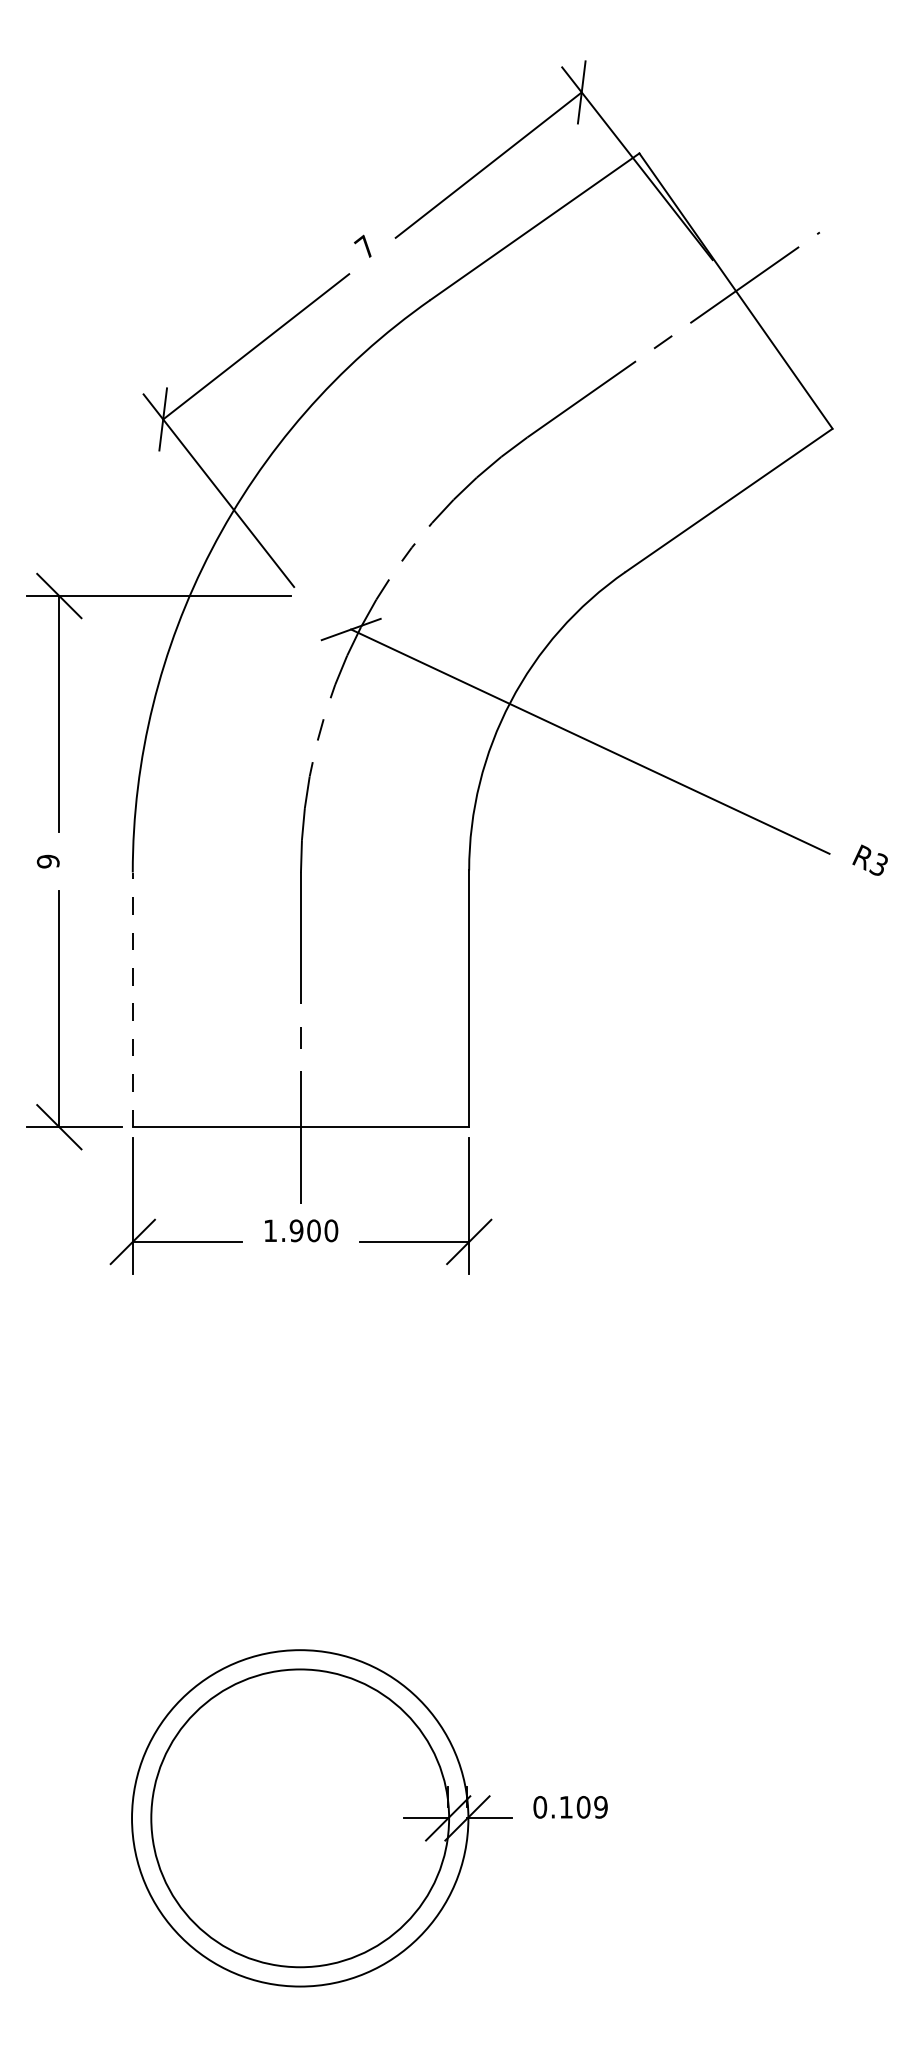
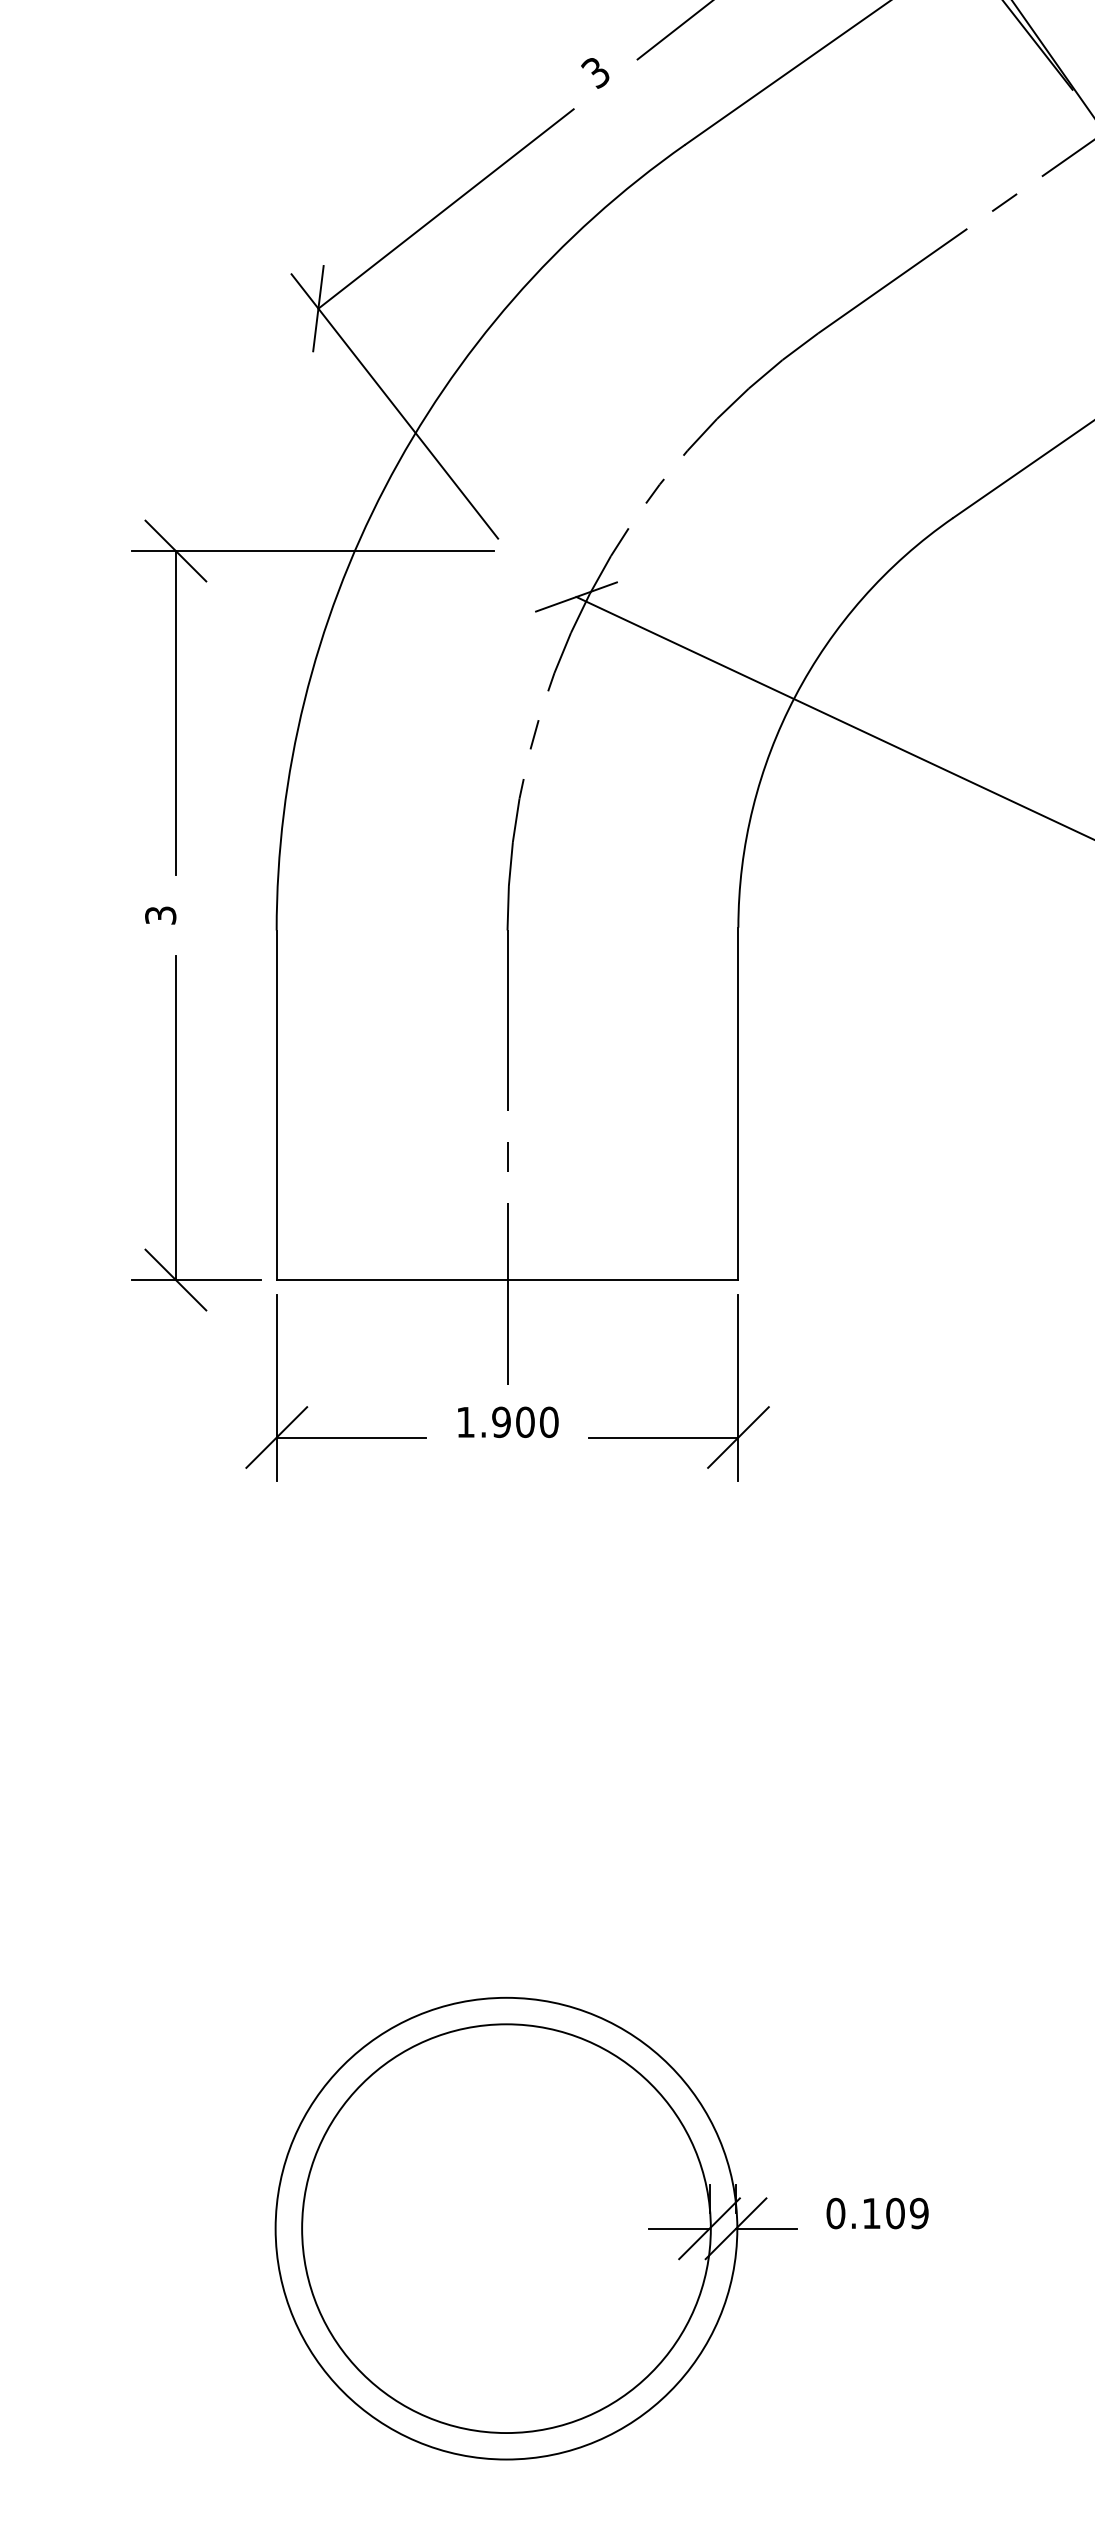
text: (364, 246) -> (594, 71), 7 -> 3
text: (48, 861) -> (161, 915), 9 -> 3
line: (132, 999) -> (276, 1104), dashed -> solid

